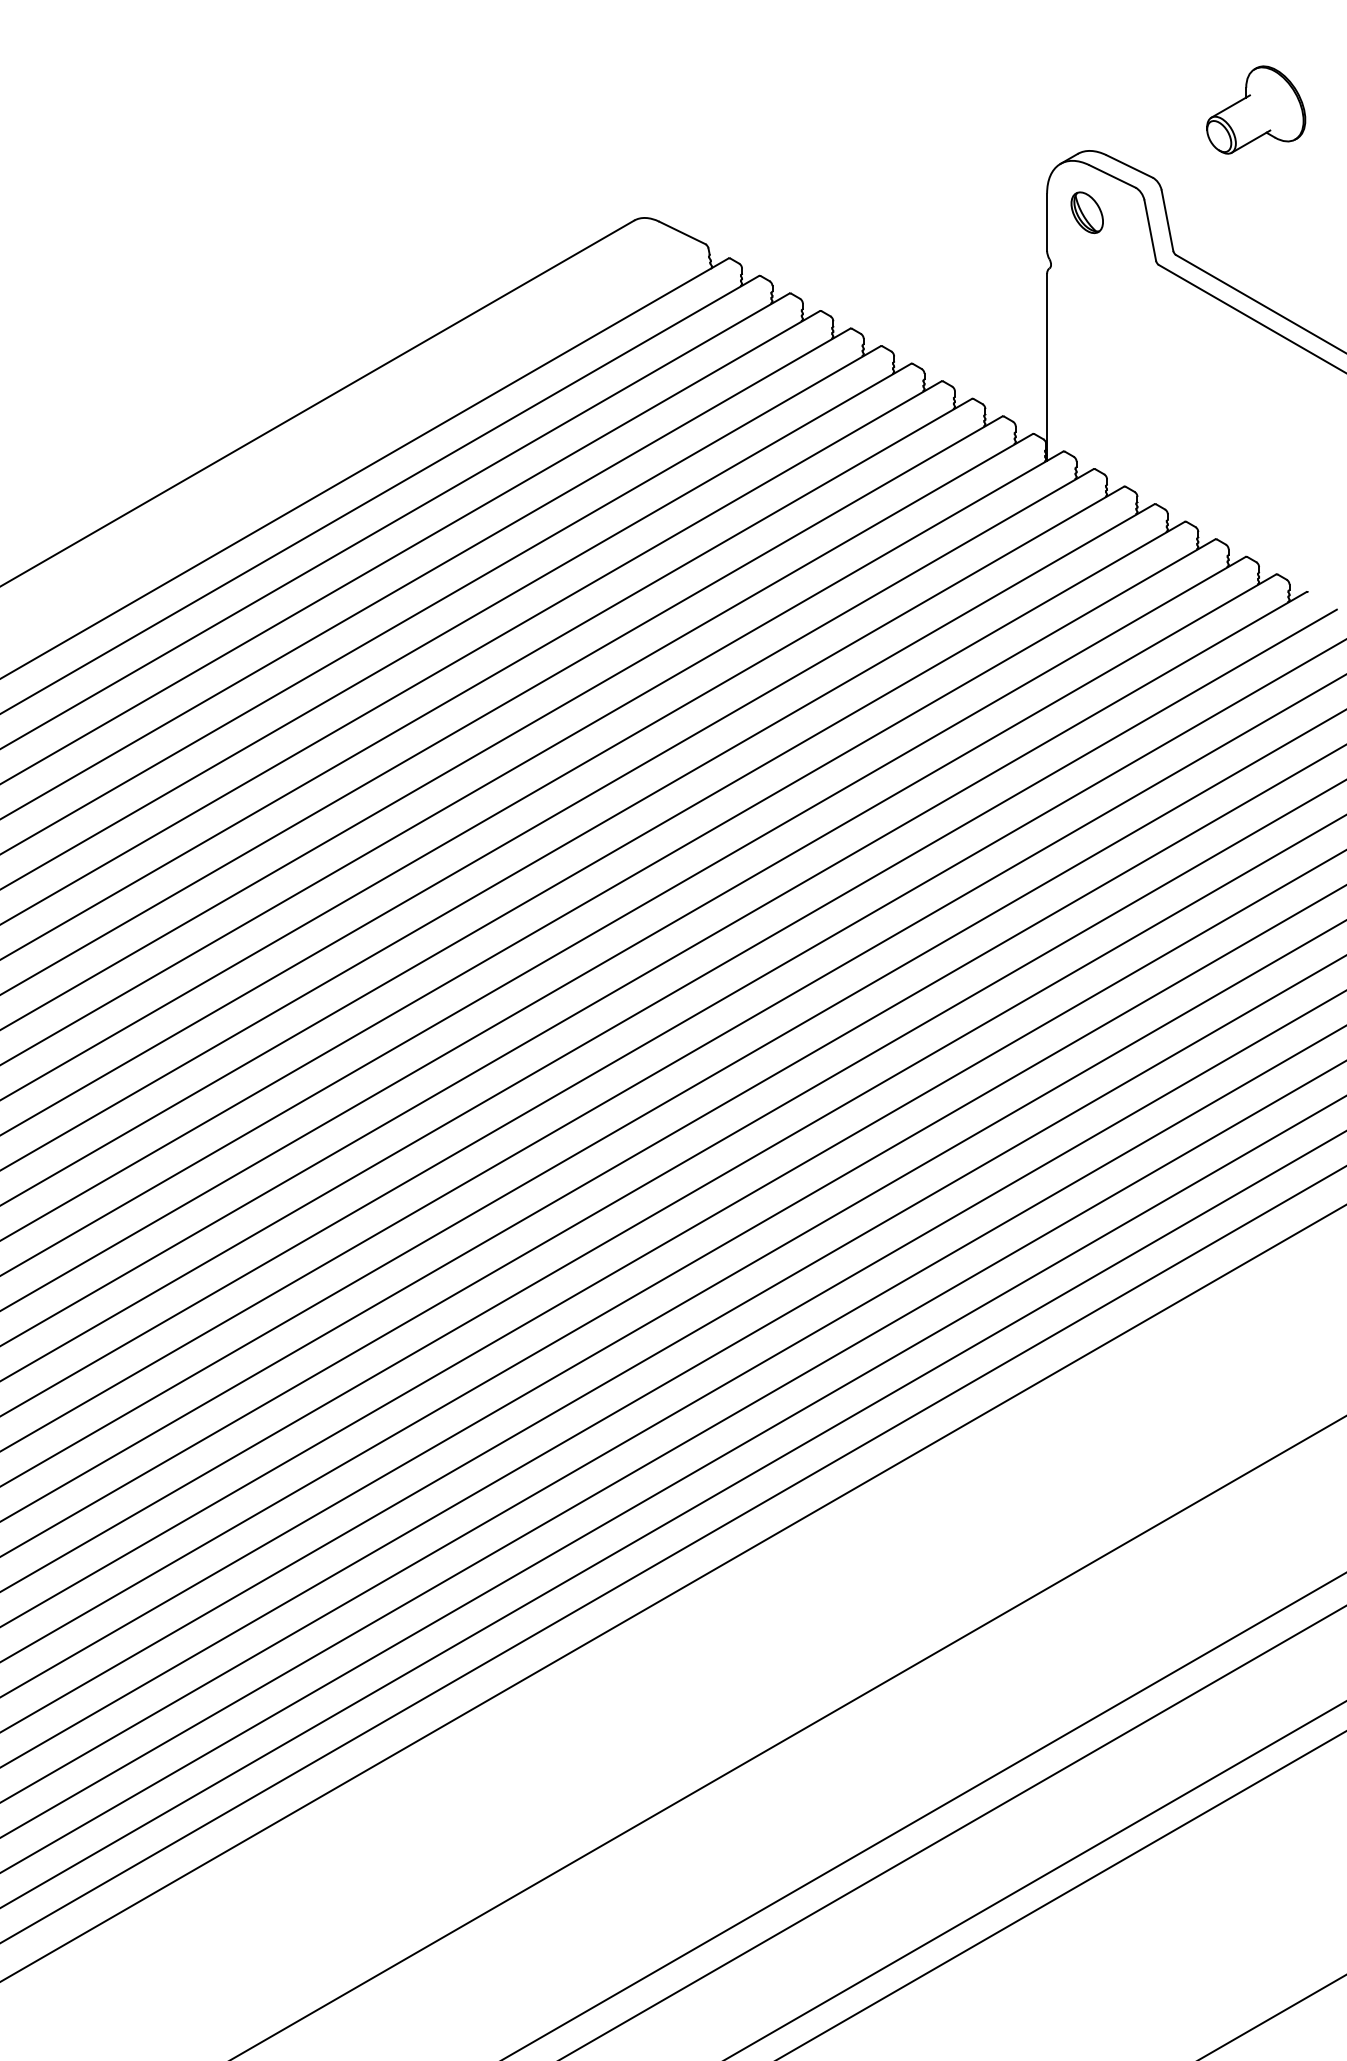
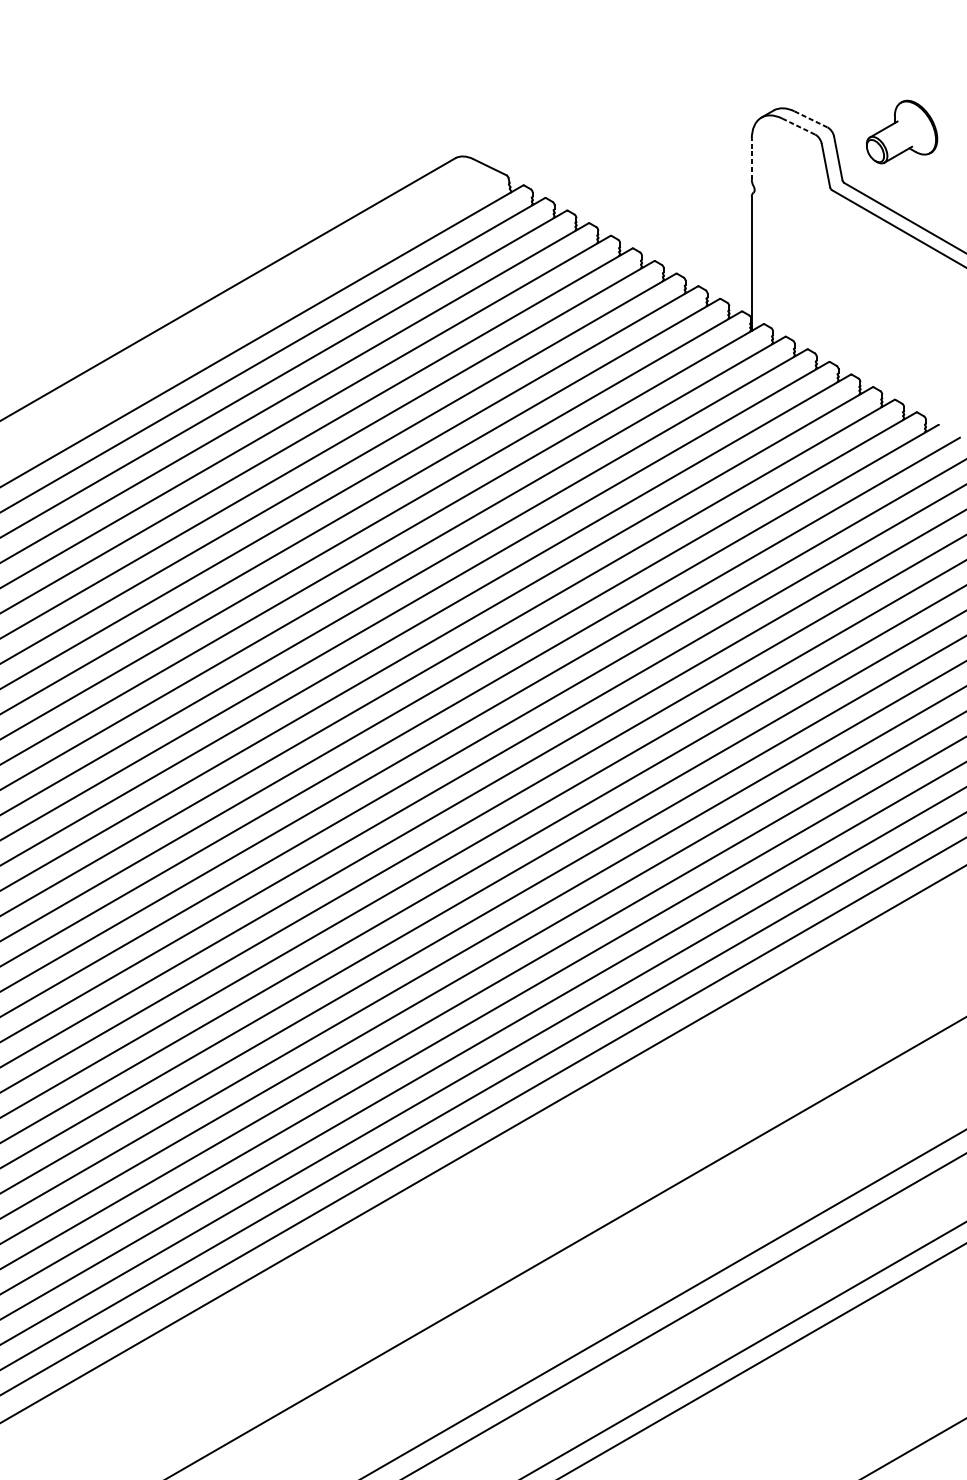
part: (1256, 109) -> (902, 131), moved
line: (1129, 166) -> (810, 119), solid -> dashed
line: (1112, 176) -> (798, 126), solid -> dashed
part: (1086, 212) -> (780, 152), removed
line: (1047, 222) -> (752, 159), solid -> dashed

